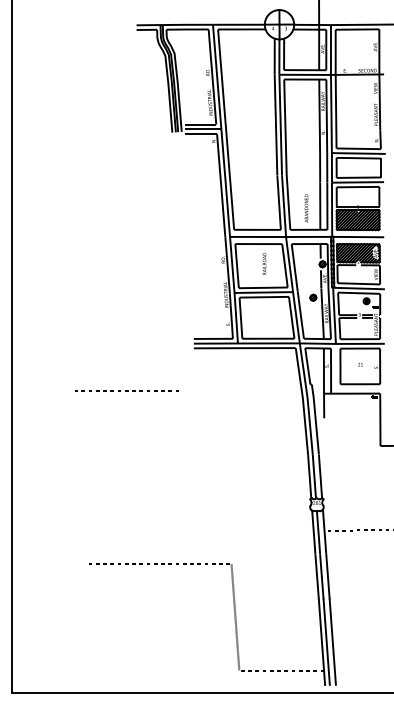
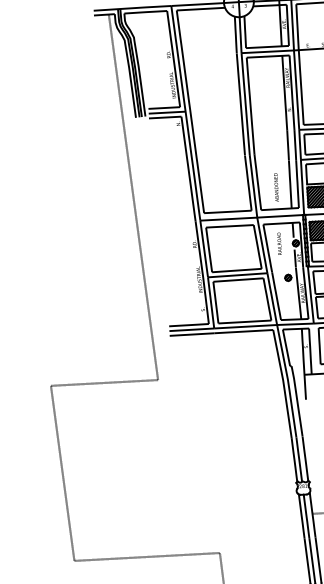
line: (165, 210) -> (133, 197), added
text: (264, 263) -> (279, 243), moved
line: (81, 477) -> (62, 473), added

